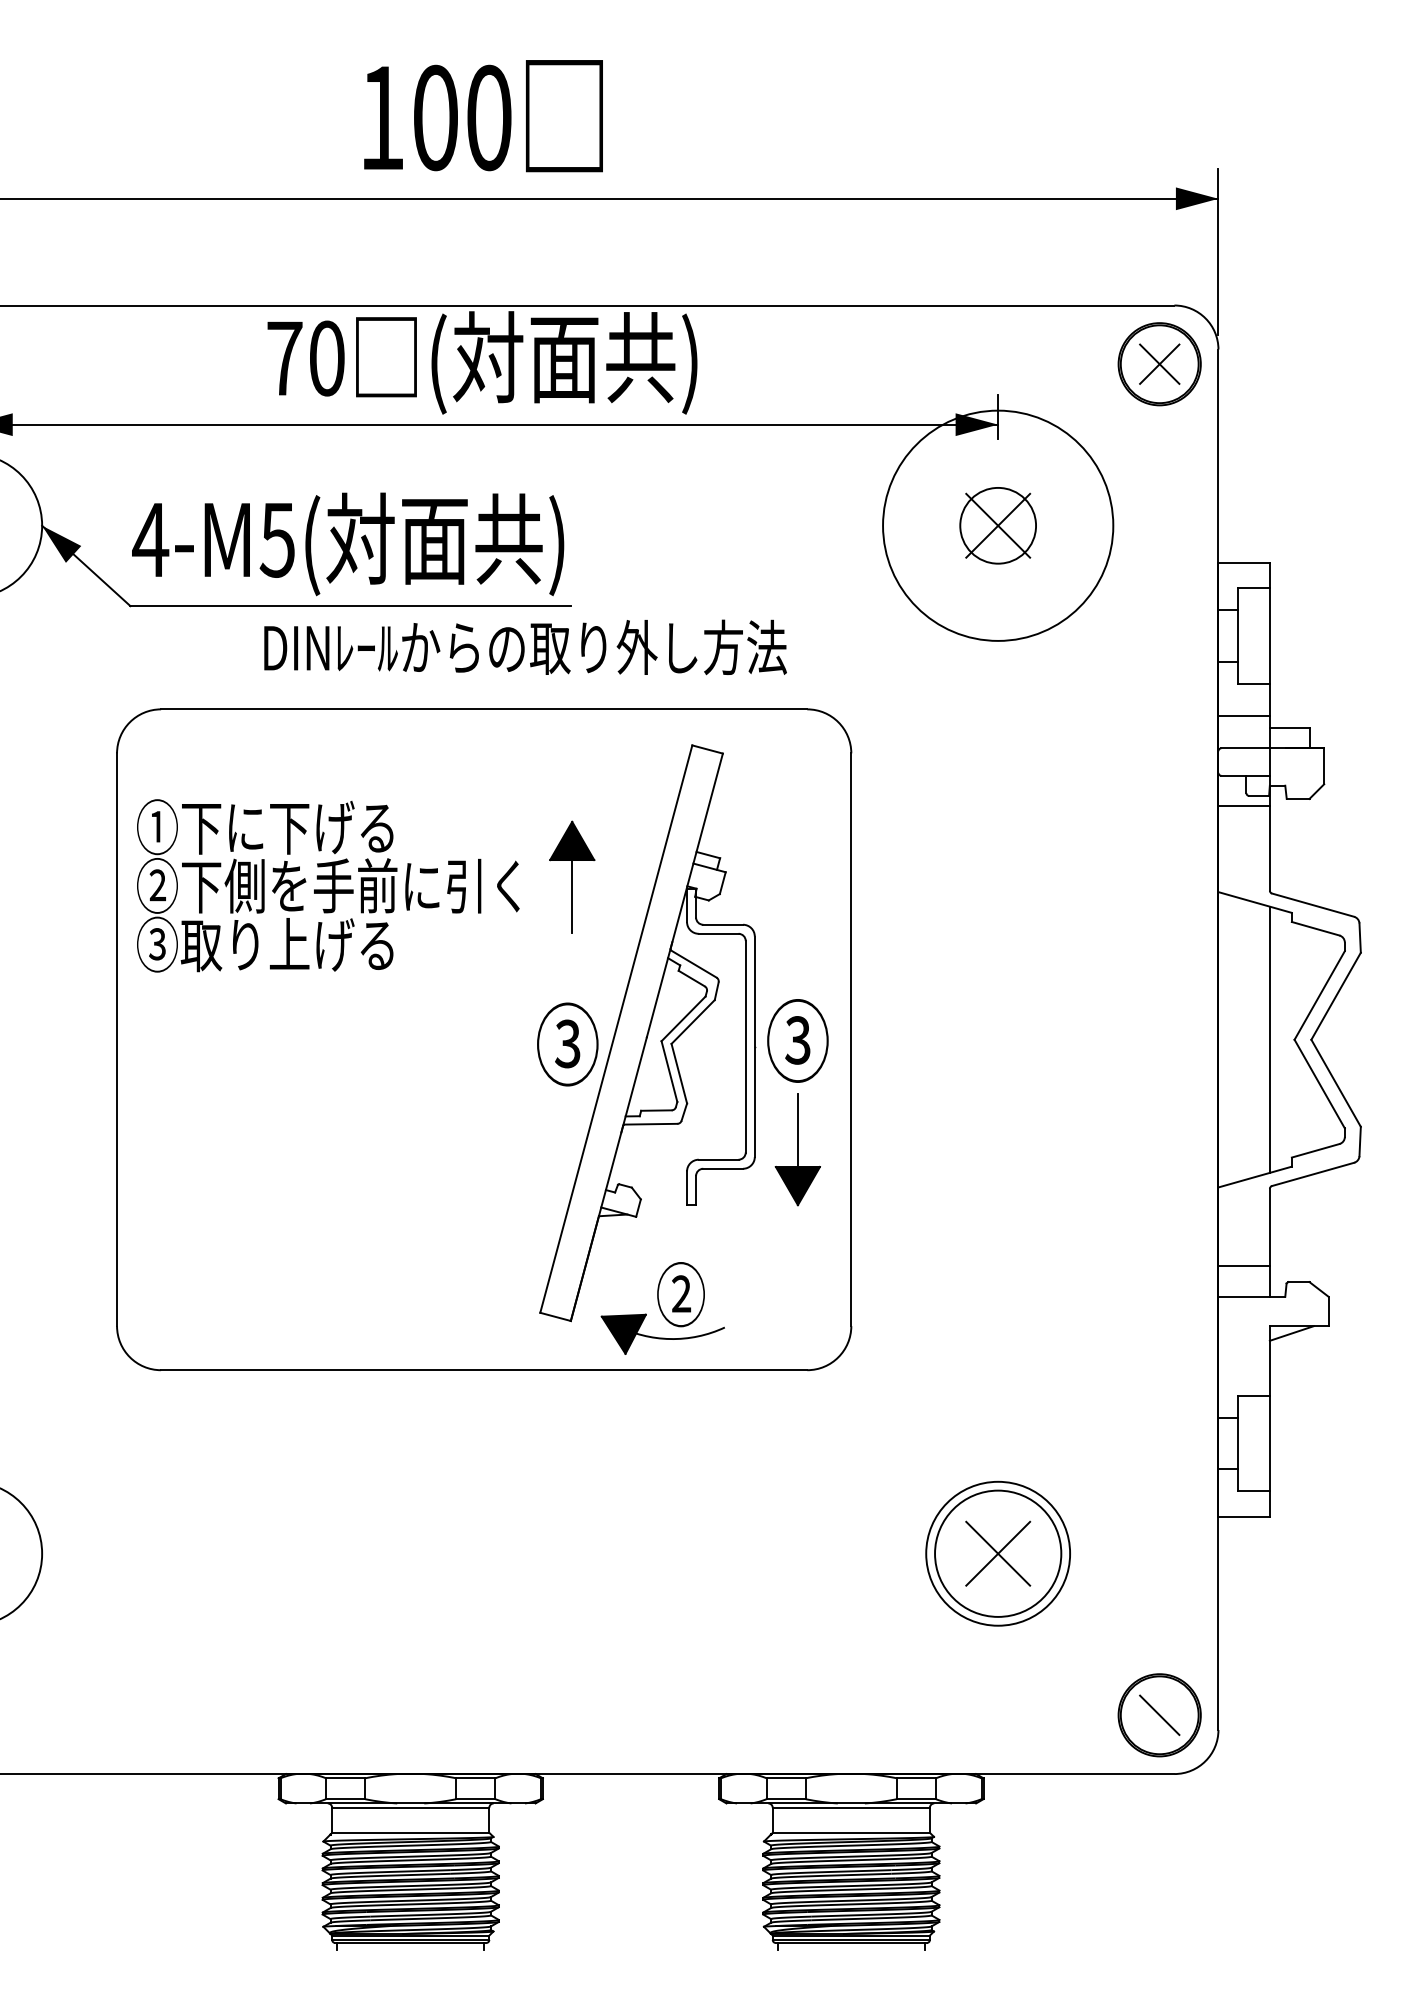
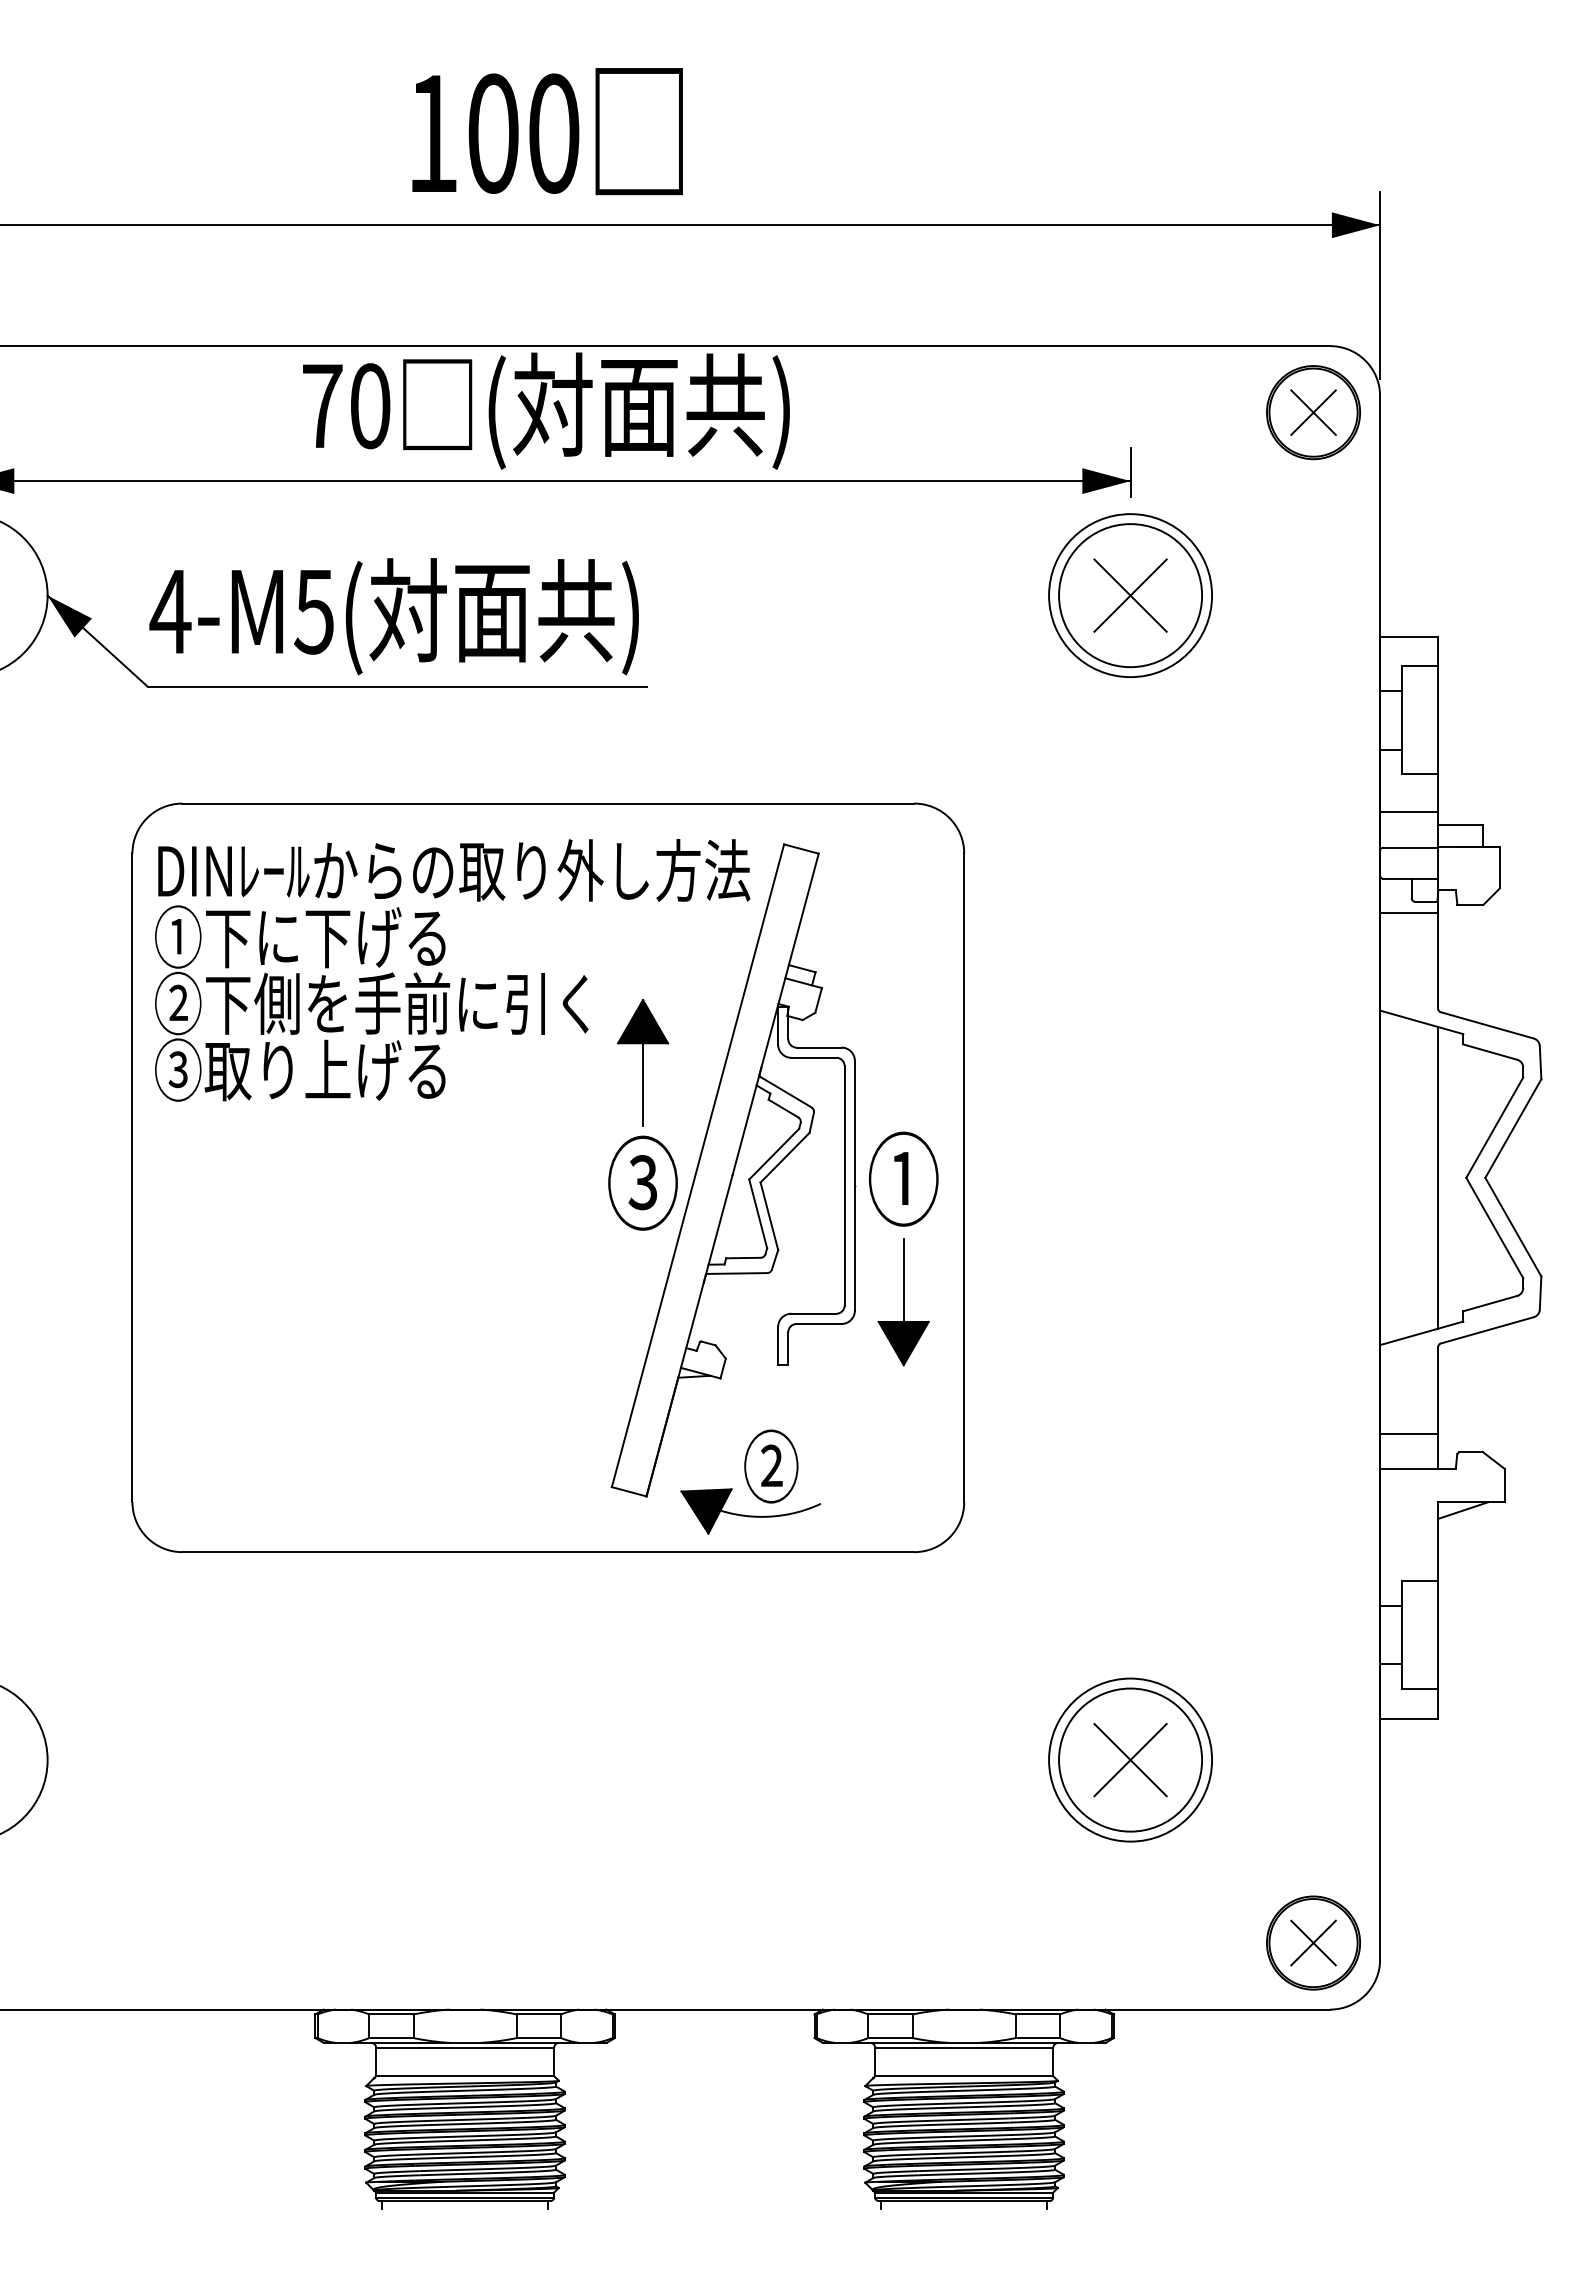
circle: (998, 525) -> (1130, 595), size x0.62
circle: (998, 525) -> (1130, 595), size x1.67
text: (525, 647) -> (454, 870), moved
part: (572, 877) -> (643, 1062), moved
text: (797, 1040) -> (903, 1178), ③ -> ①
line: (1159, 1714) -> (1313, 1942), added

